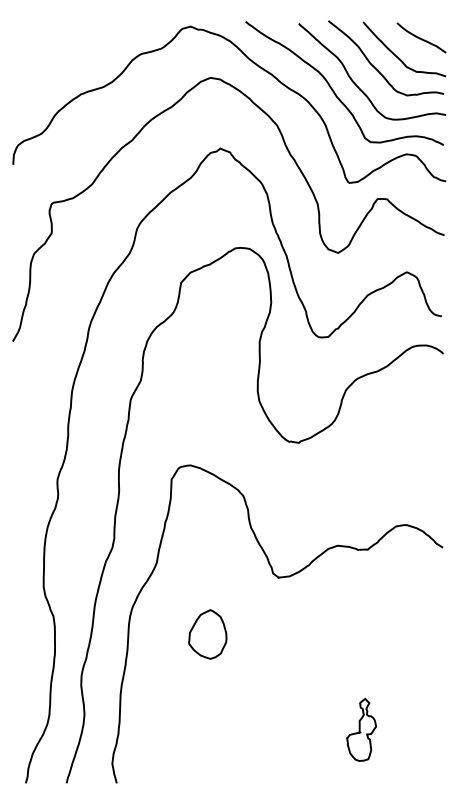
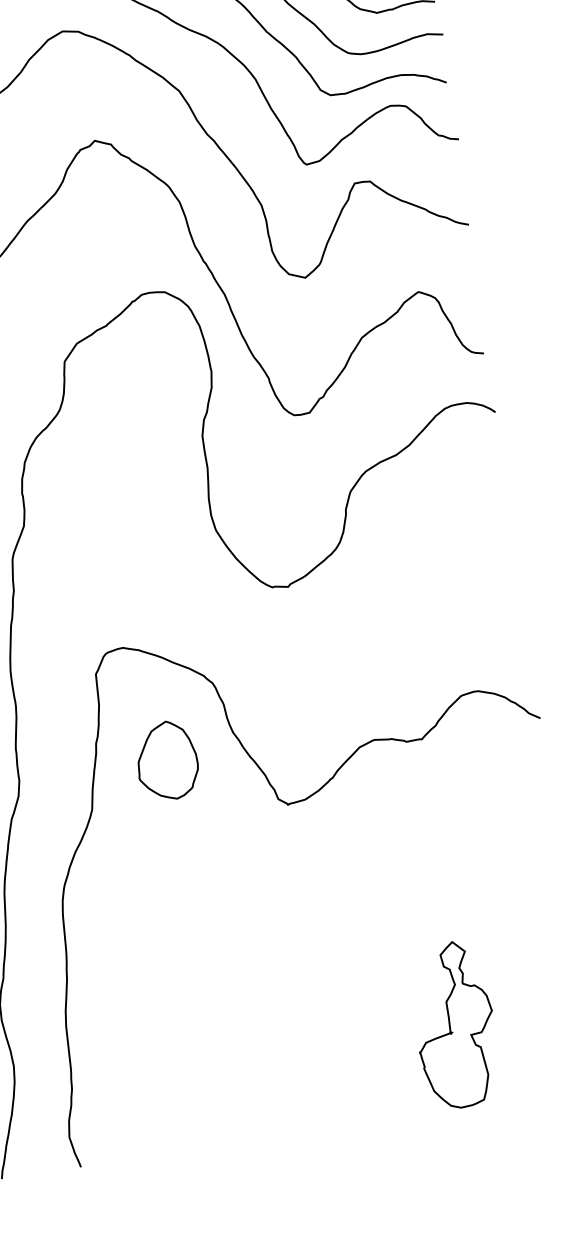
part: (207, 634) -> (166, 760), moved
part: (361, 729) -> (454, 1024), size x1.67

